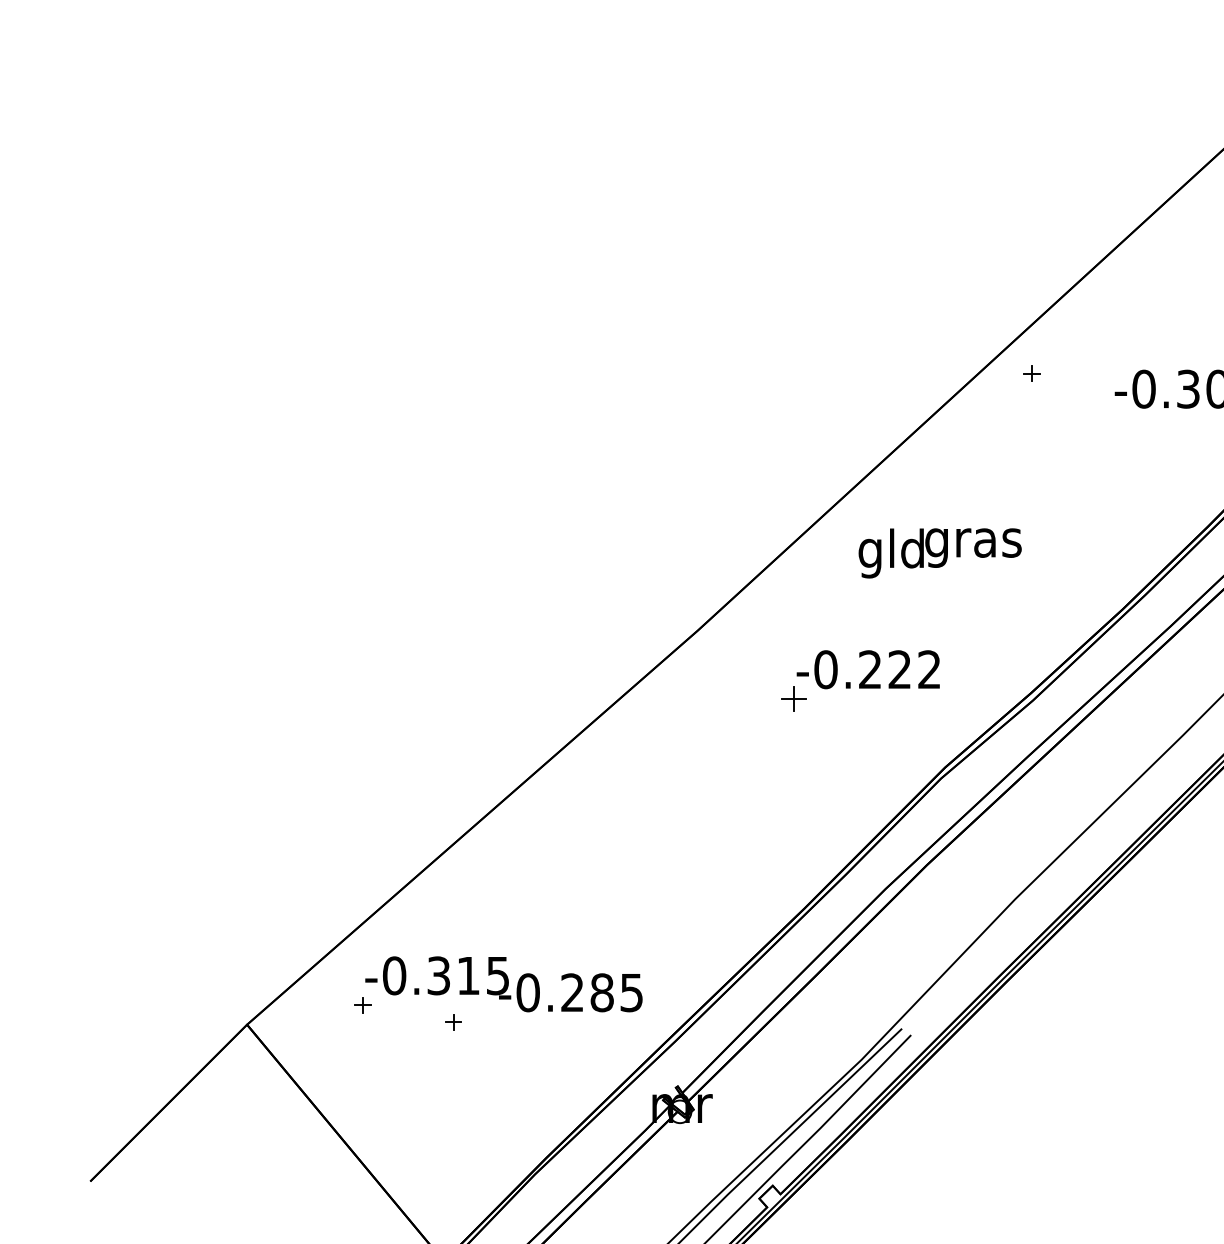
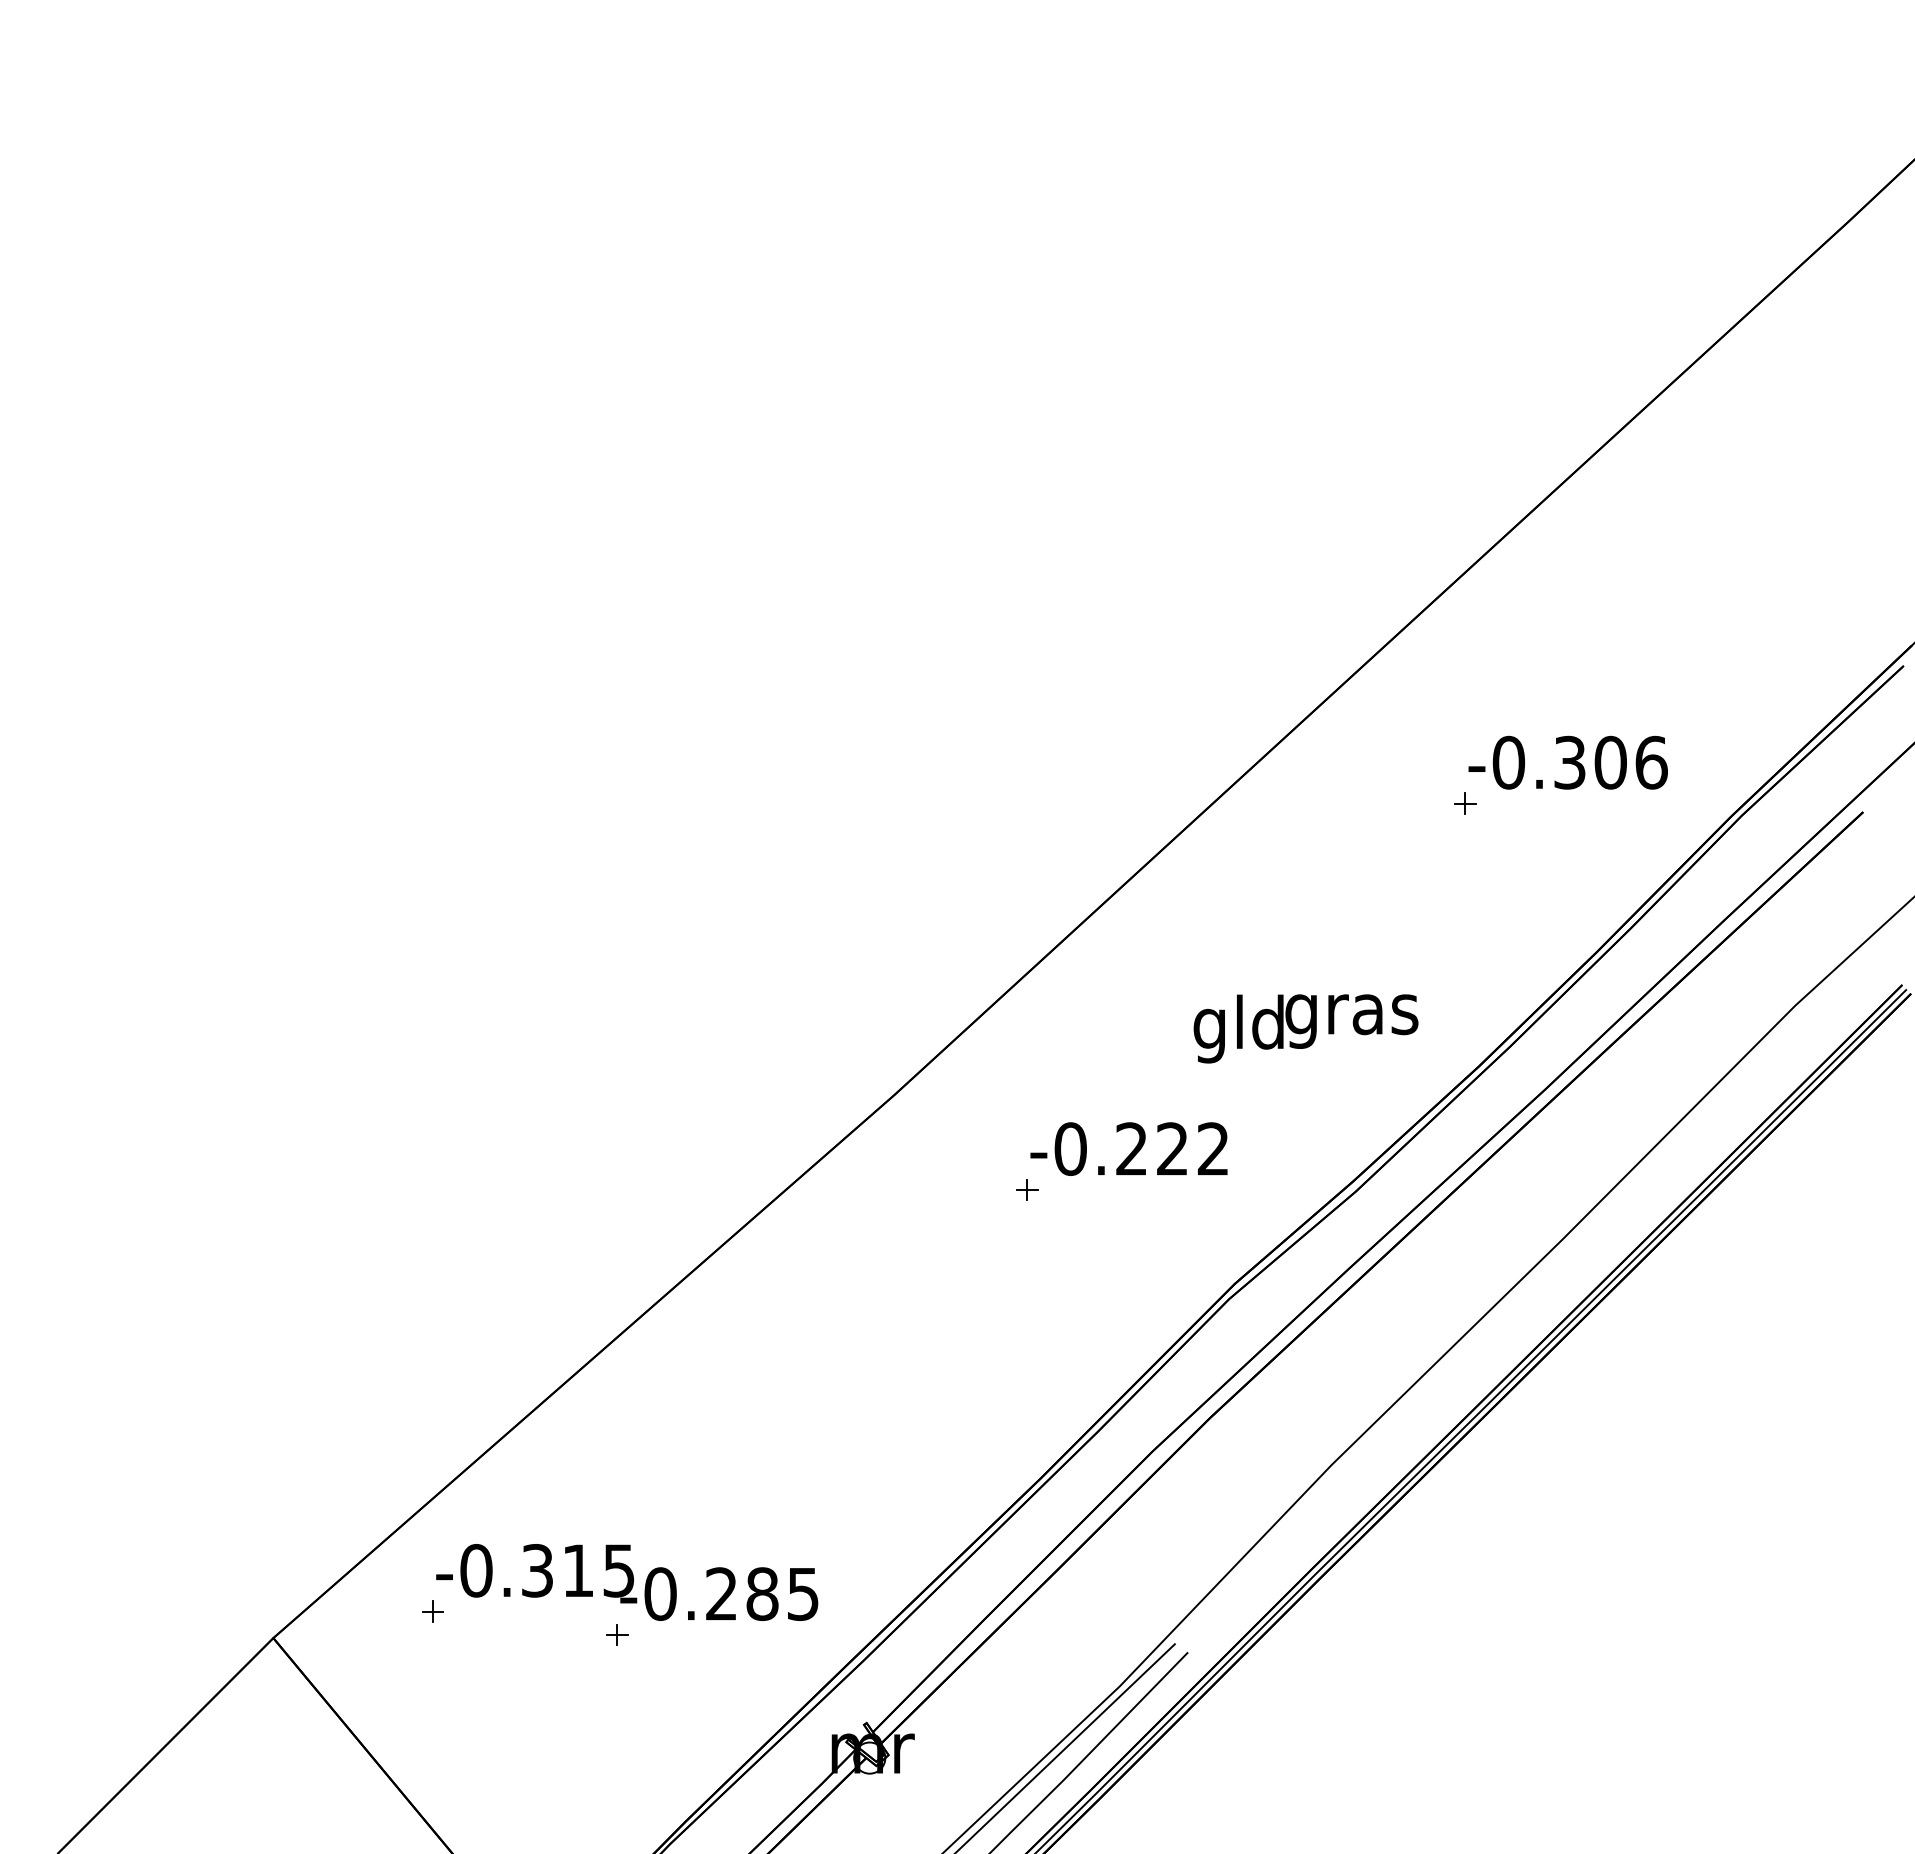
part: (1031, 373) -> (1465, 803), moved
text: (939, 553) -> (1305, 1028), moved
part: (794, 699) -> (1027, 1189), size x0.62
part: (454, 1022) -> (617, 1634), moved

